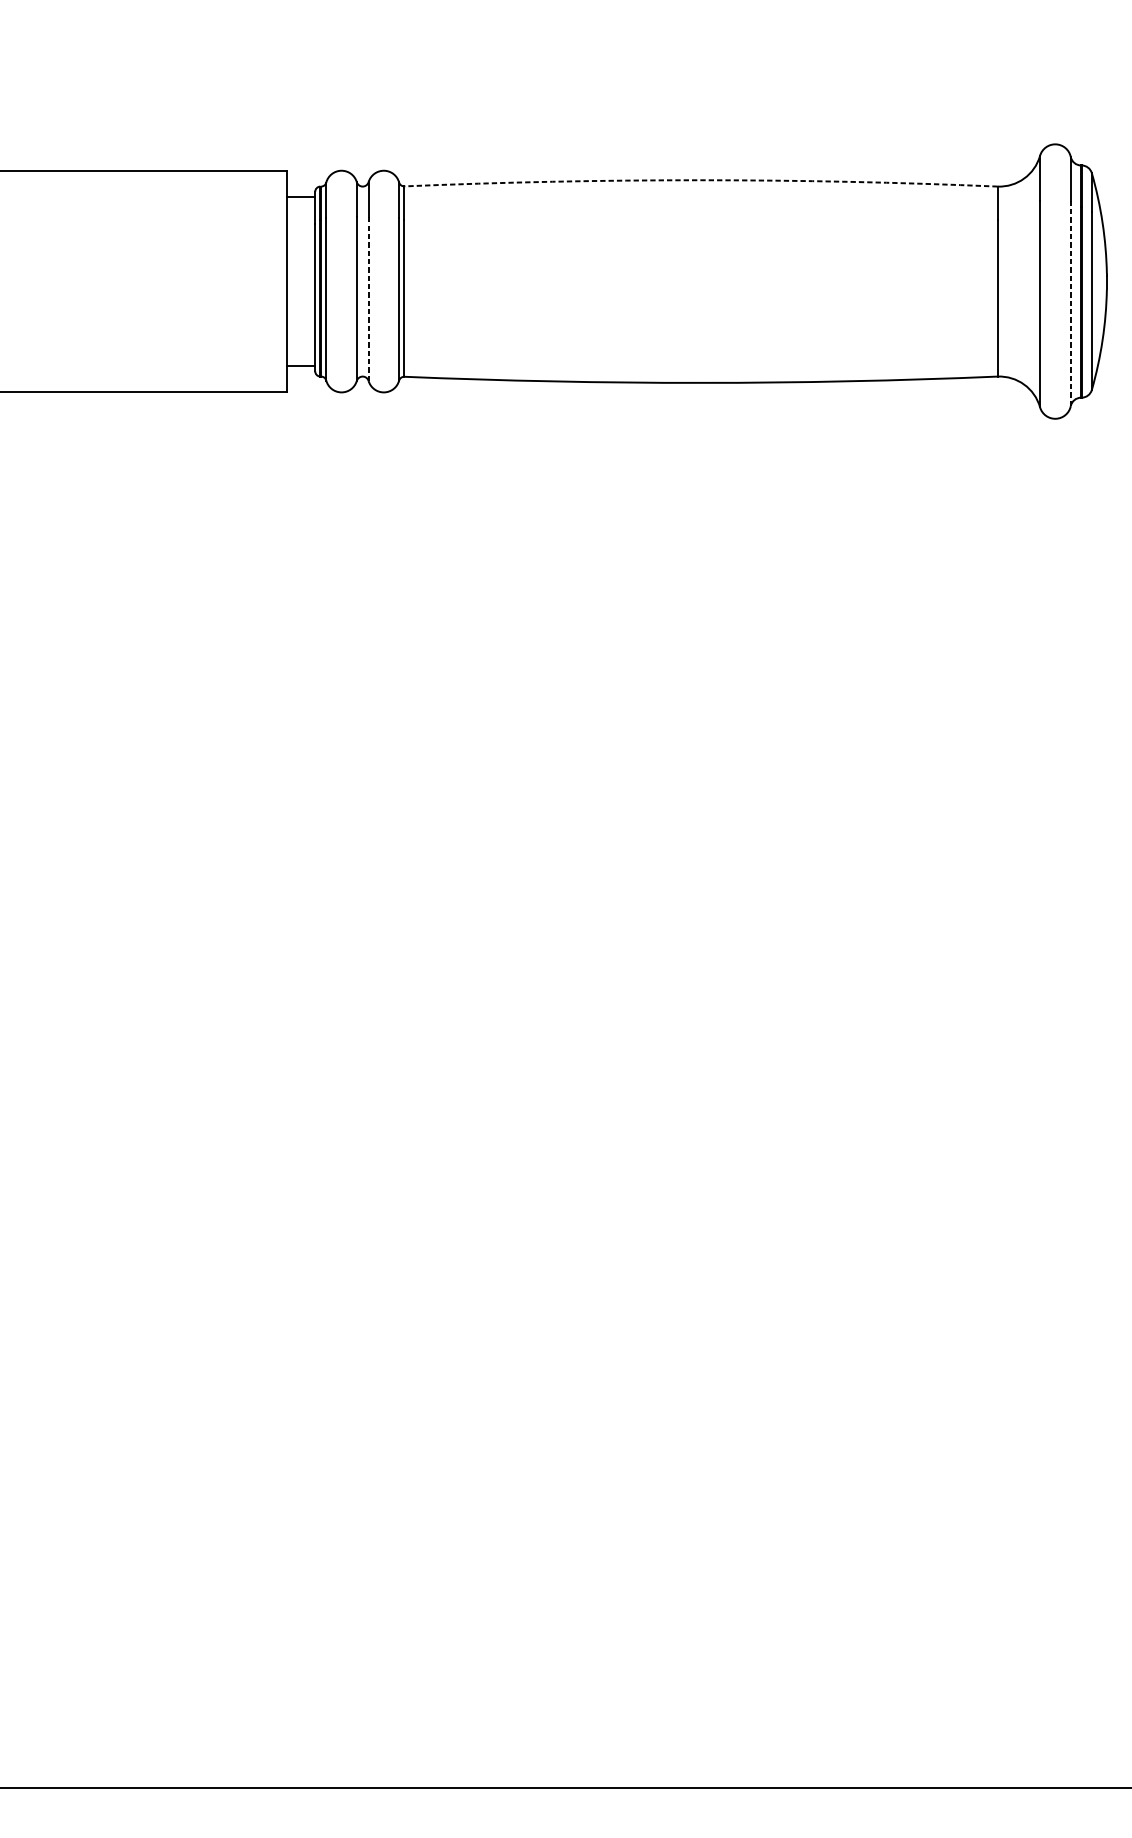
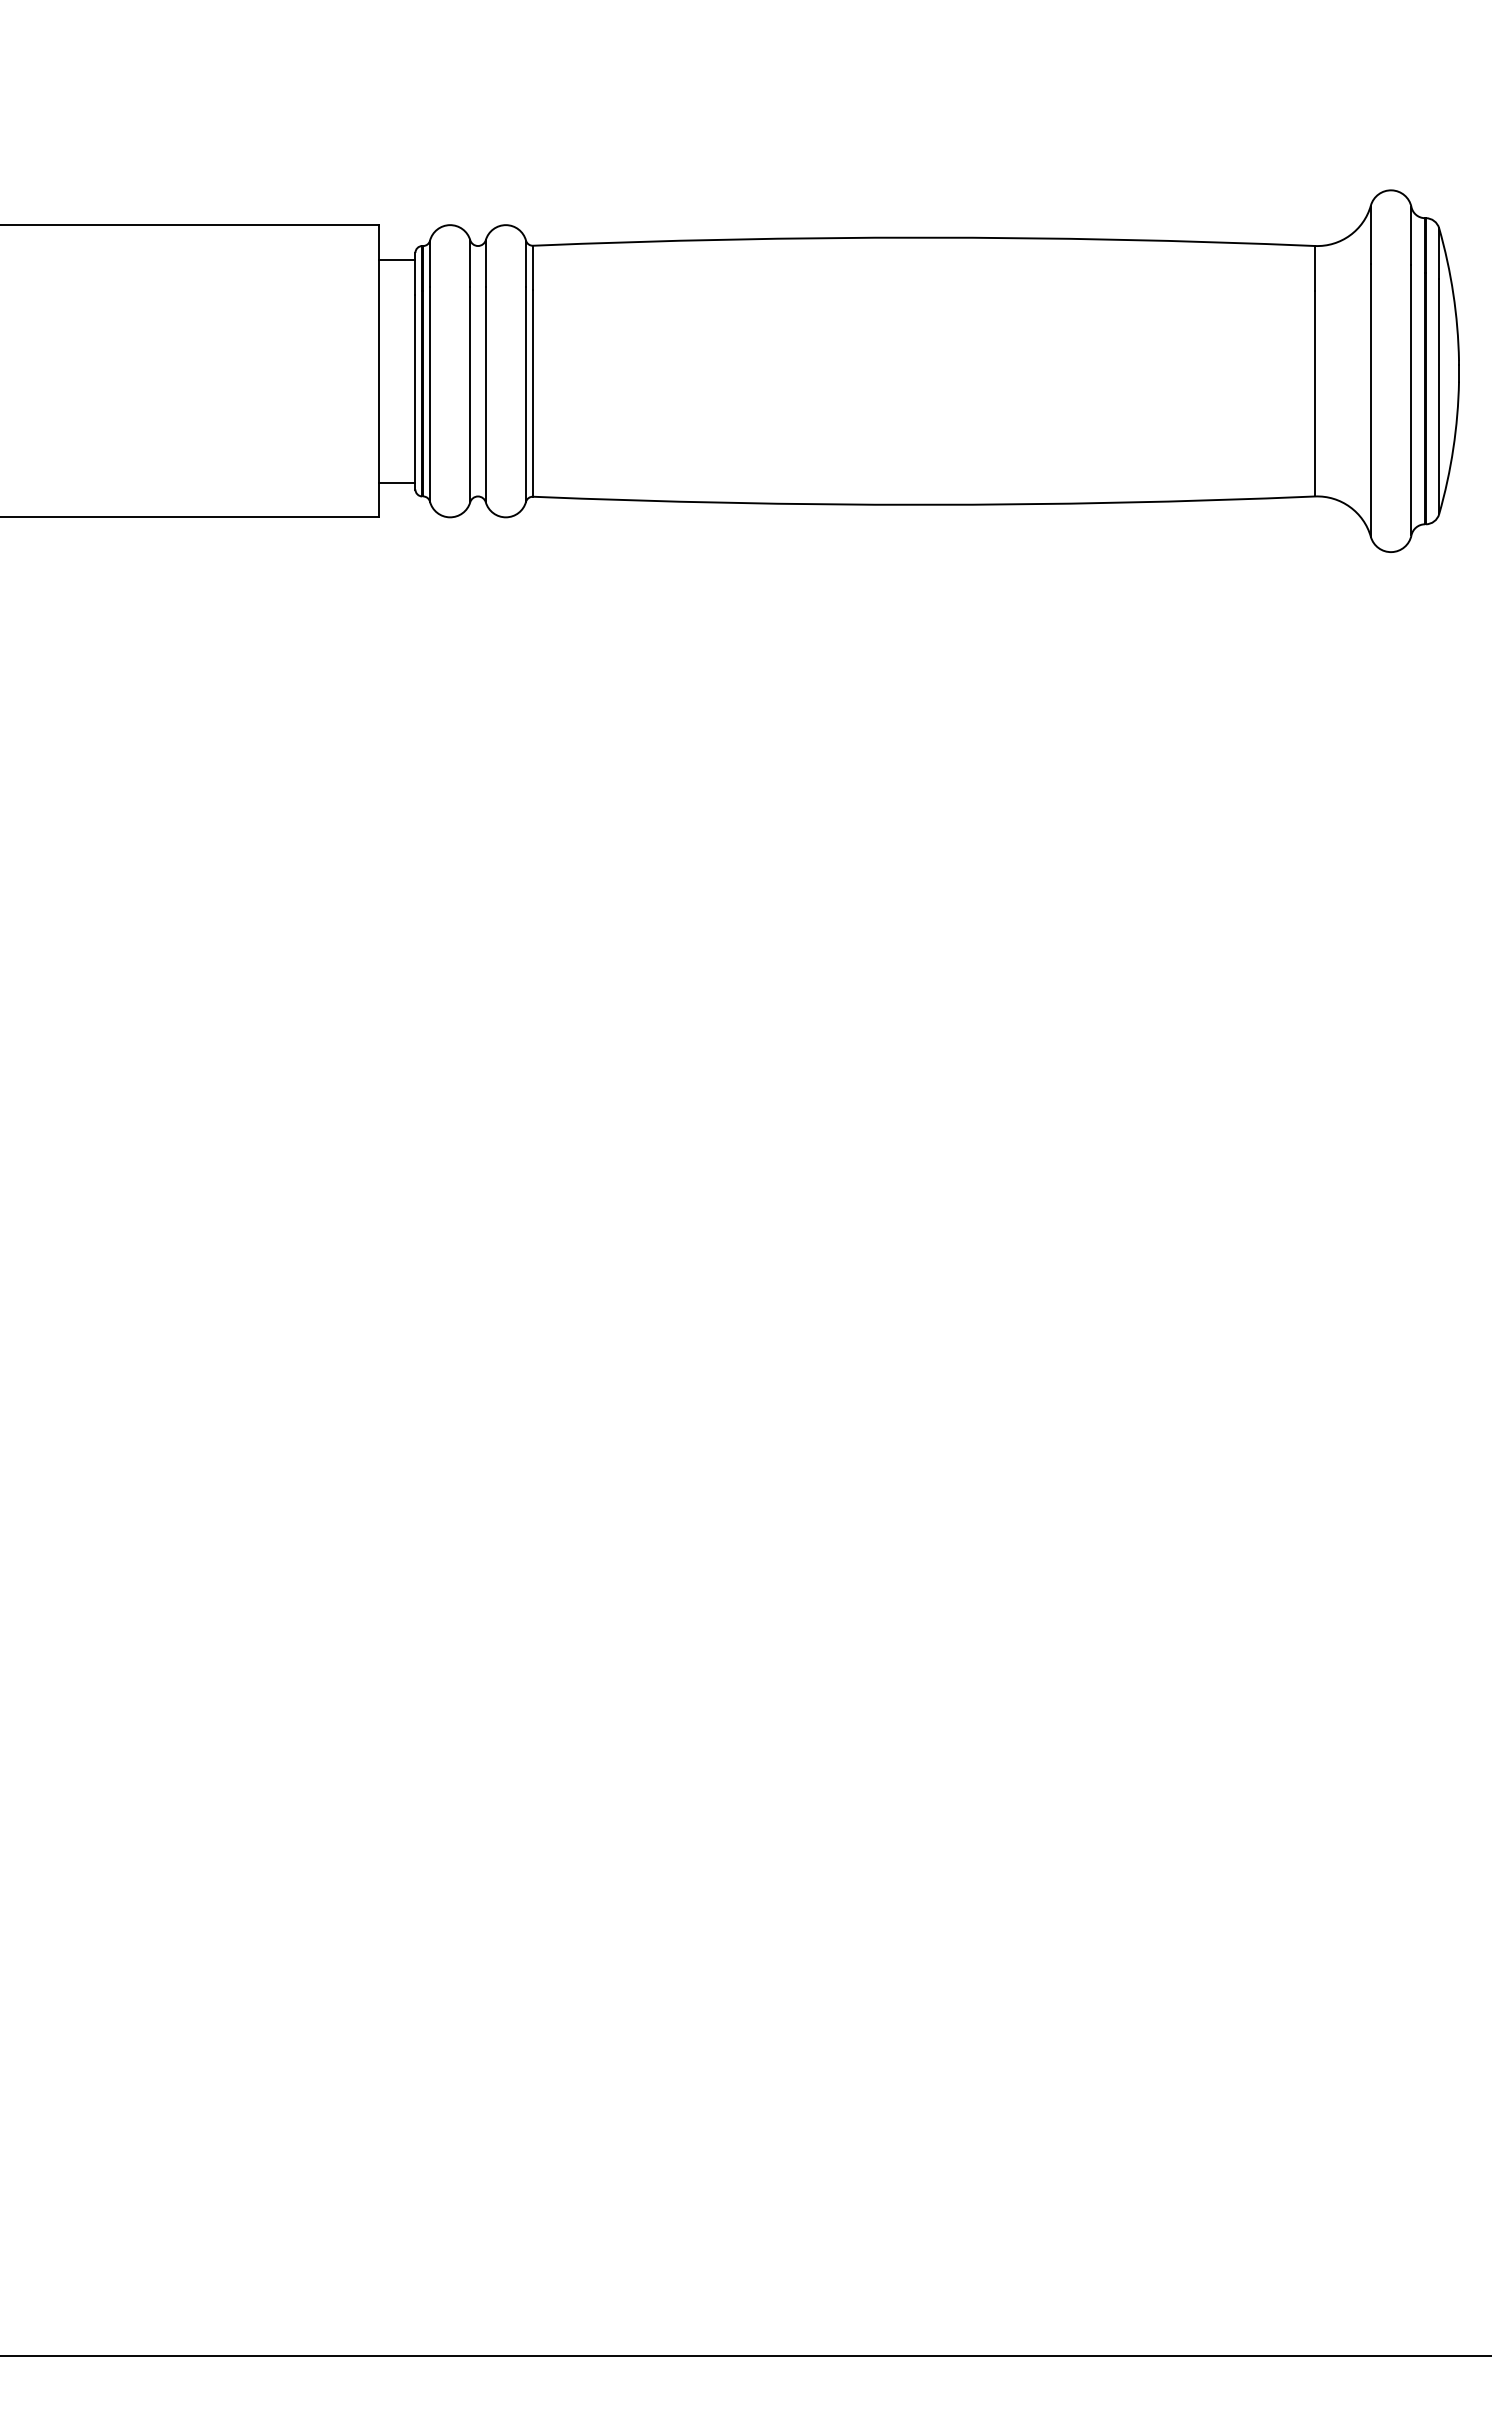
arc: (701, 180) -> (924, 237), dashed -> solid
line: (368, 299) -> (485, 394), dashed -> solid
line: (1070, 303) -> (1411, 399), dashed -> solid

